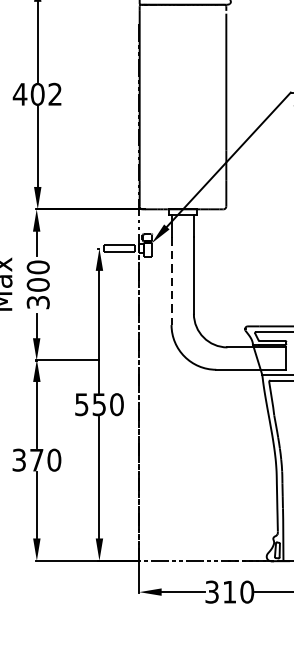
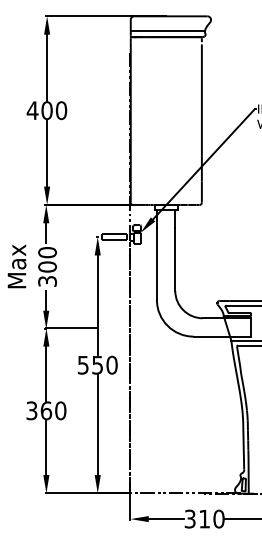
text: (55, 94) -> (61, 110), 402 -> 400
line: (171, 281) -> (156, 264), dashed -> solid
text: (36, 459) -> (46, 410), 370 -> 360

